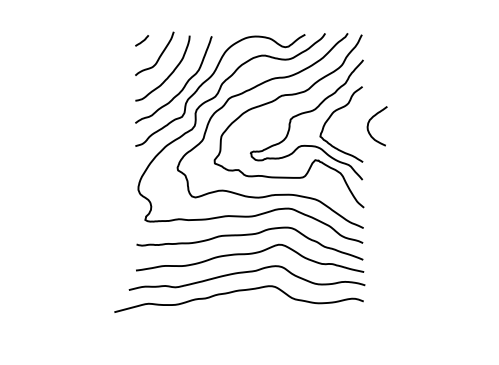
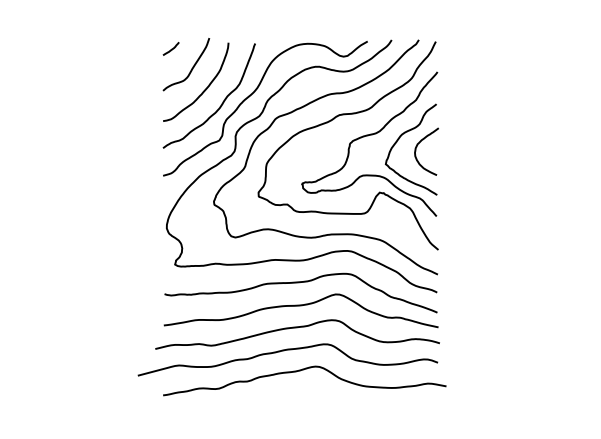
curve: (369, 123) -> (417, 148), moved
curve: (251, 308) -> (302, 371), added

